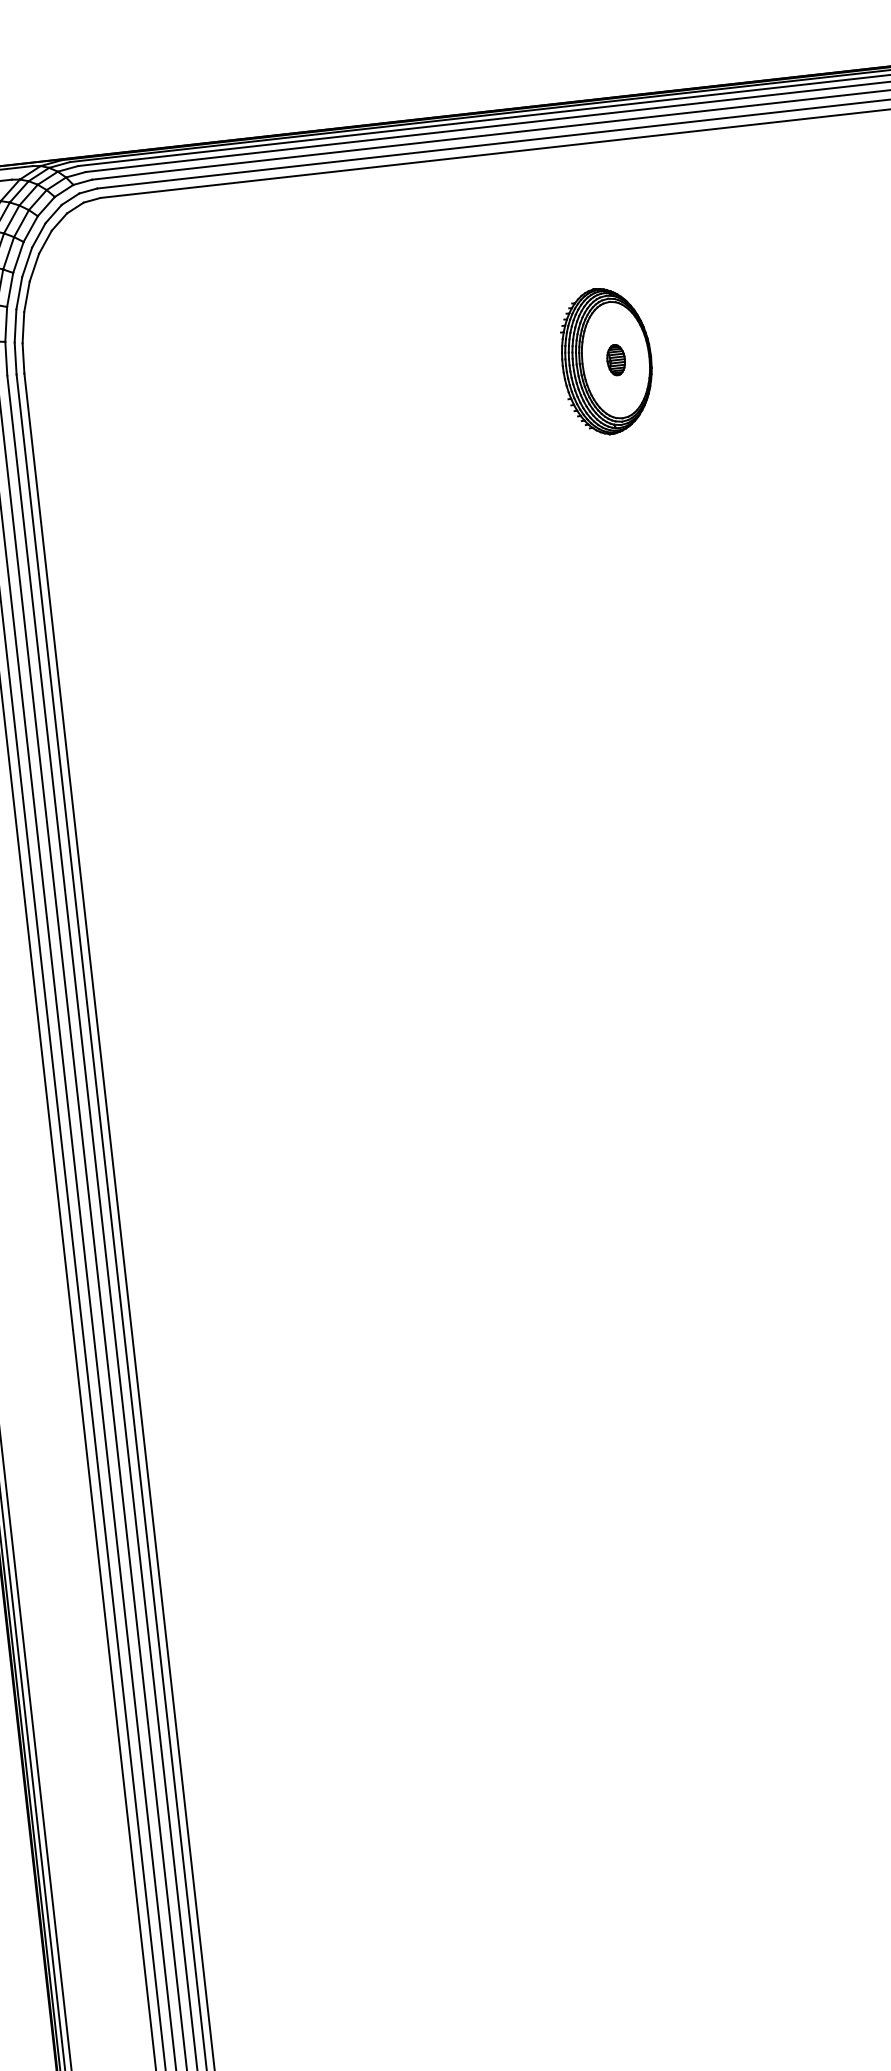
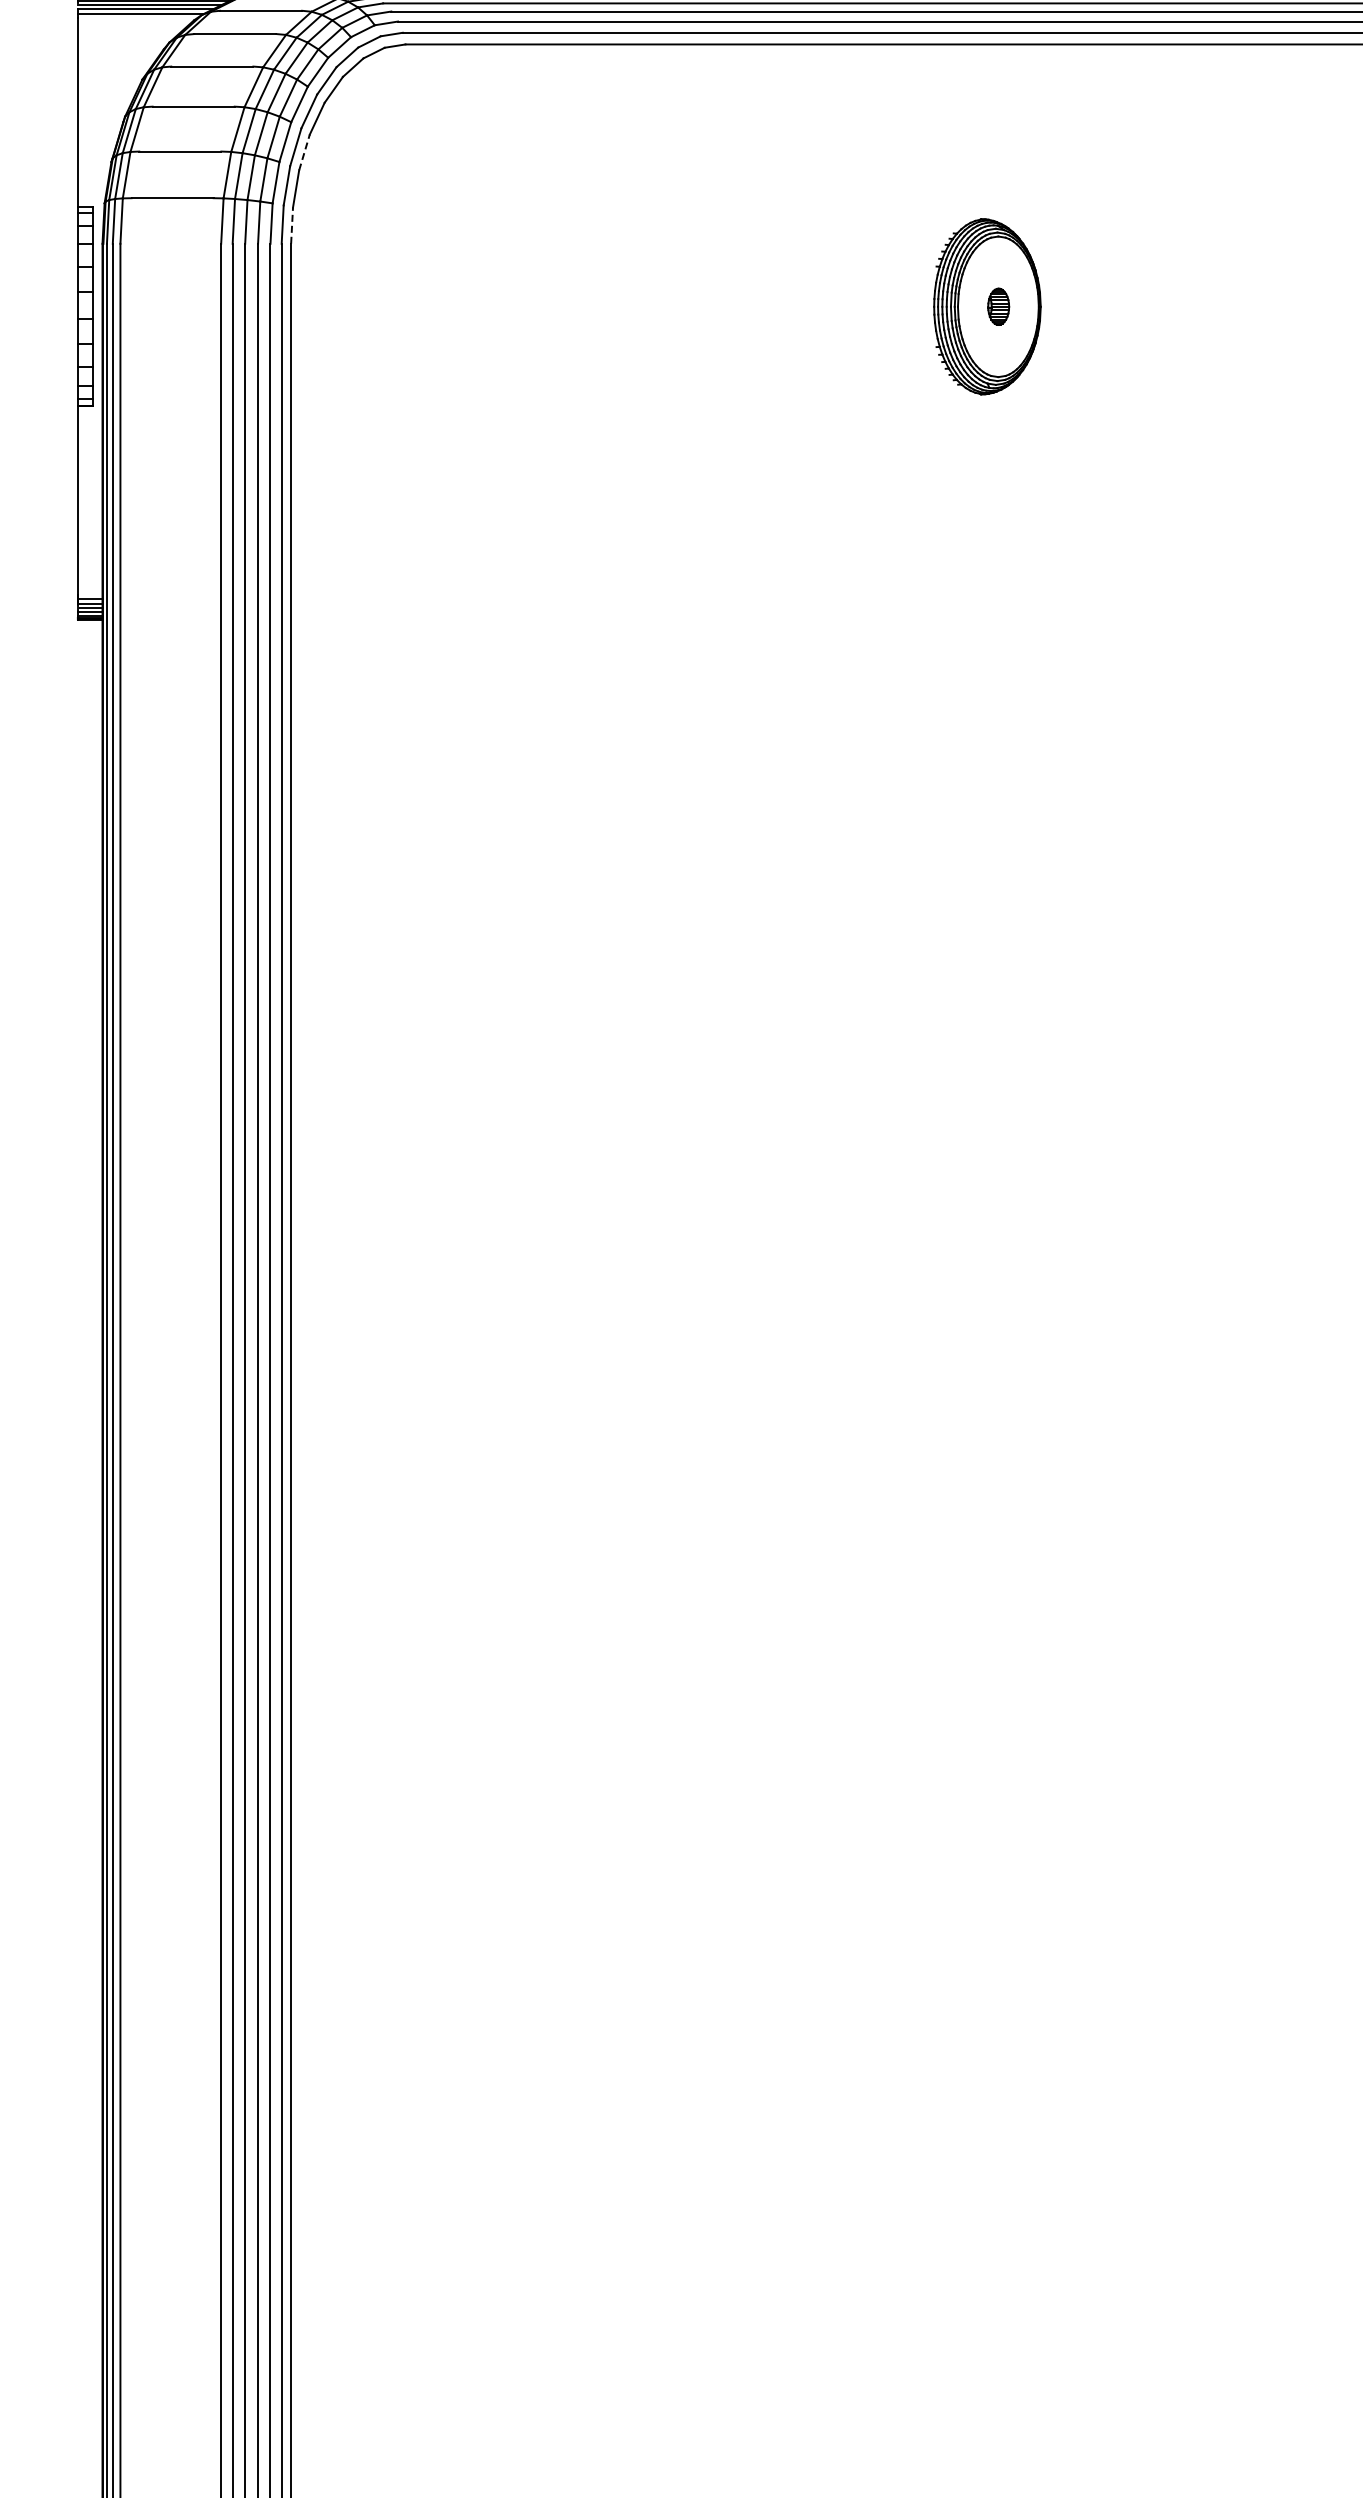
line: (26, 296) -> (304, 152), solid -> dashed
line: (23, 358) -> (292, 225), solid -> dashed

